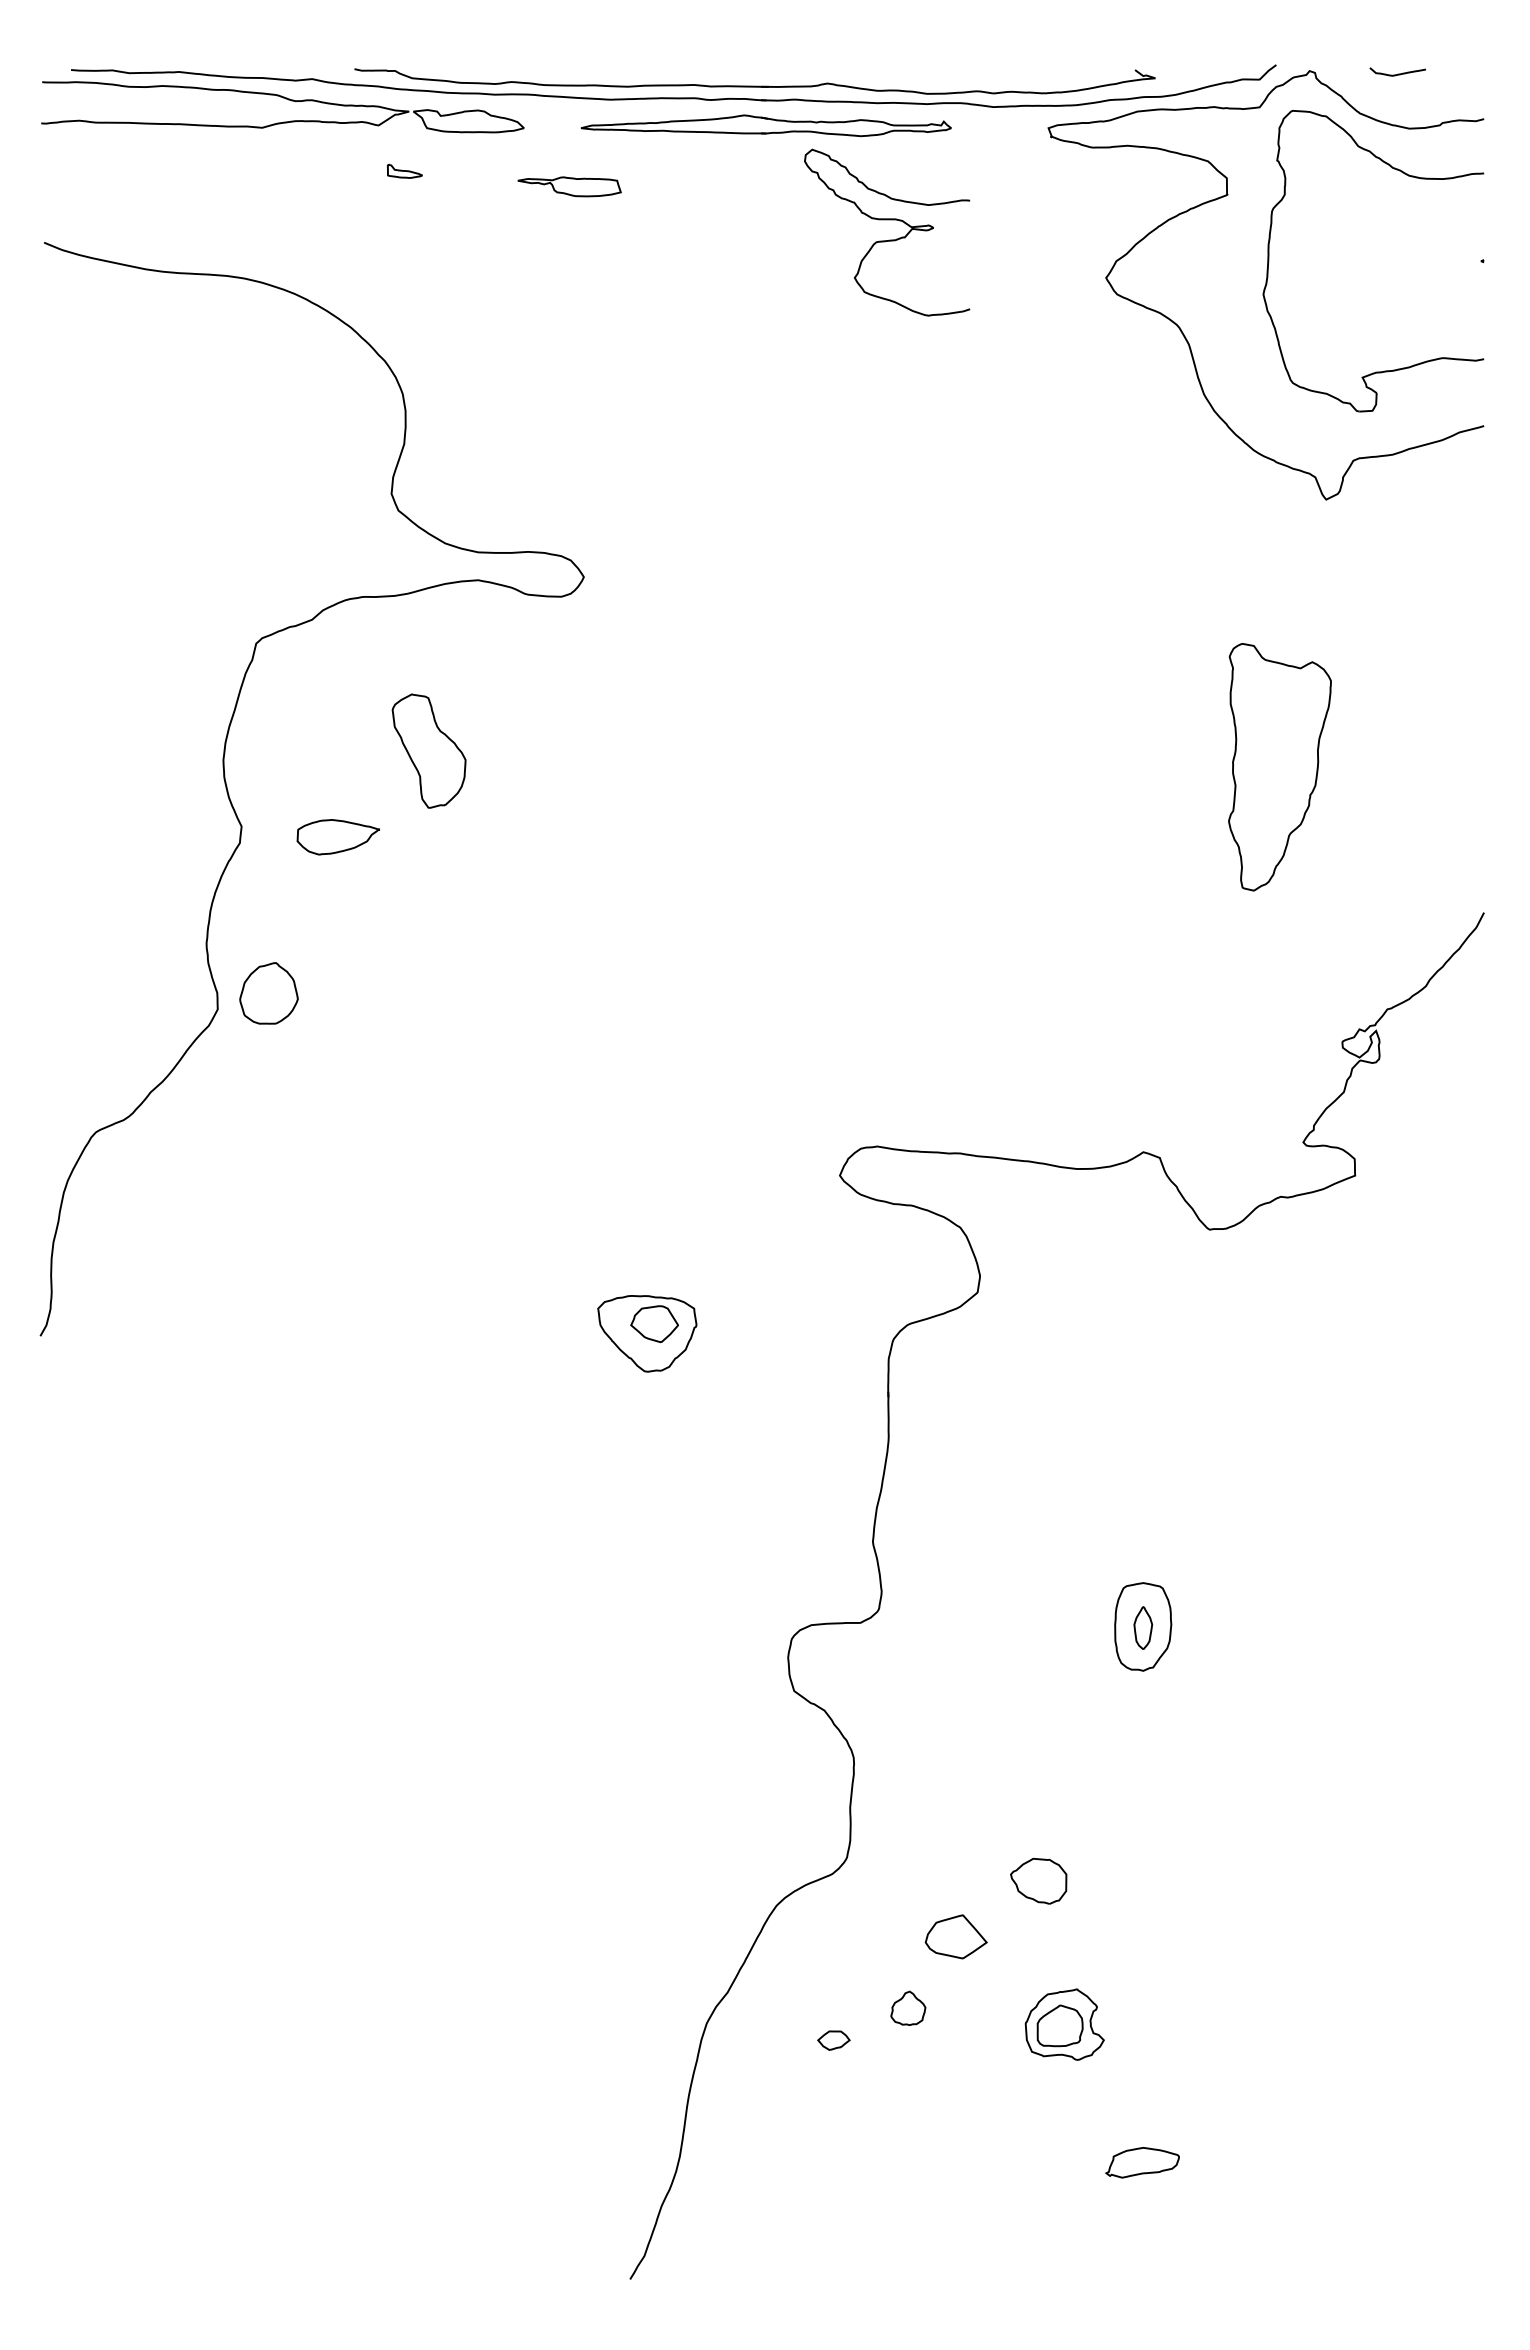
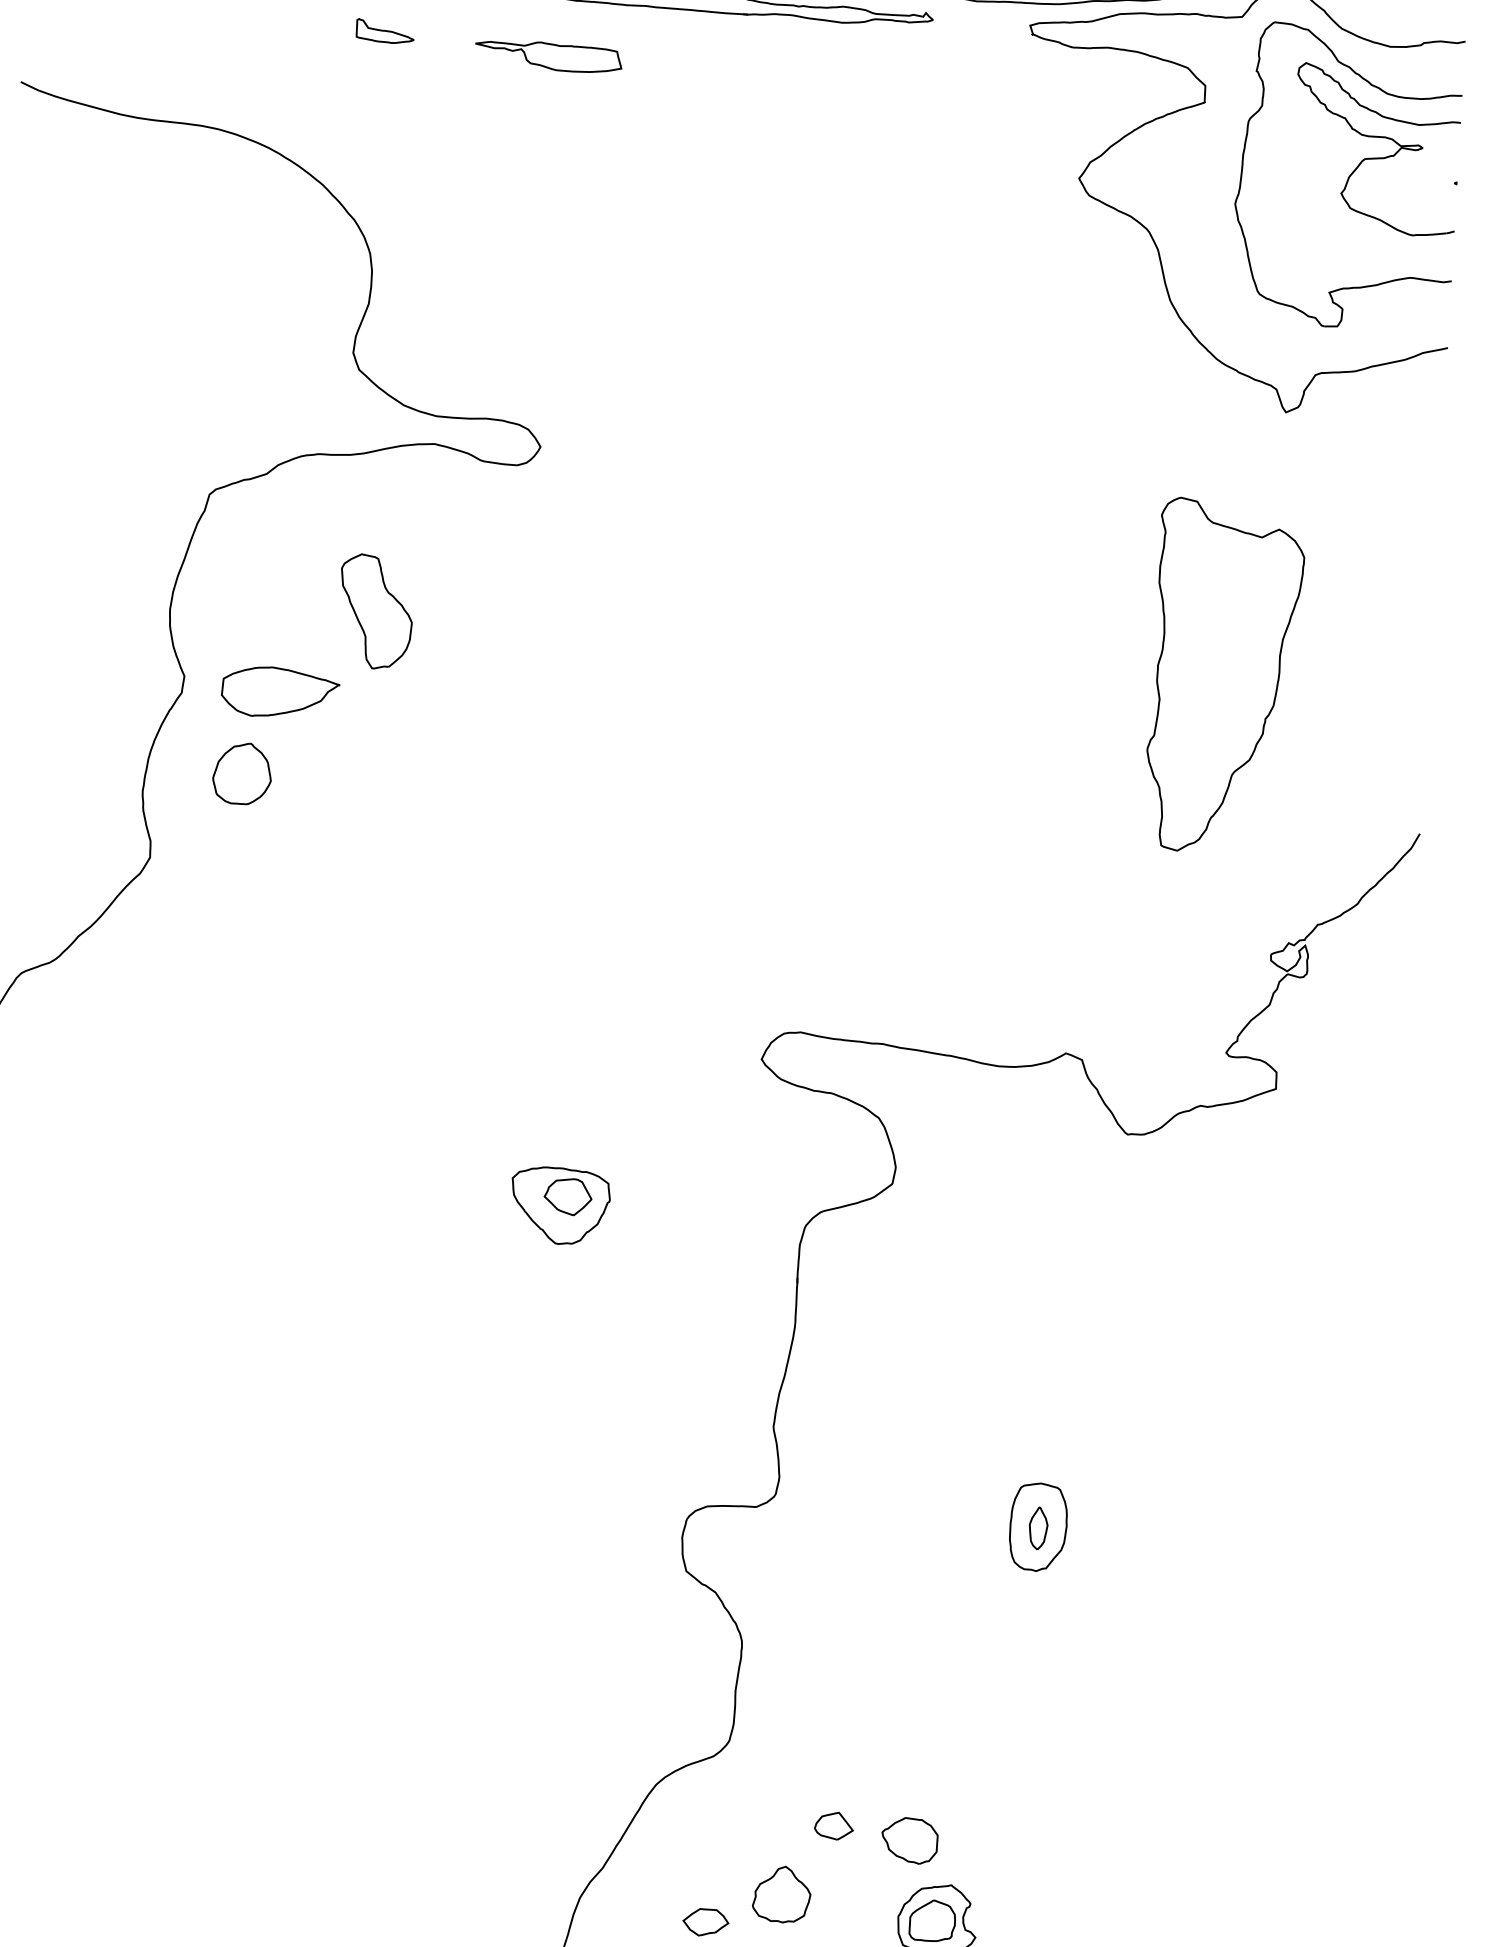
part: (404, 171) -> (384, 31), size x1.67
part: (569, 186) -> (548, 56), size x1.43
part: (889, 239) -> (1378, 157), moved
part: (1279, 767) -> (1224, 677), size x1.43
part: (338, 836) -> (280, 691), size x1.43
part: (268, 993) -> (241, 773), moved
part: (1038, 1881) -> (909, 1840), moved
part: (956, 1936) -> (834, 1825), size x0.62
part: (908, 2008) -> (782, 1894), size x1.67
part: (833, 2040) -> (705, 1922), size x1.43

